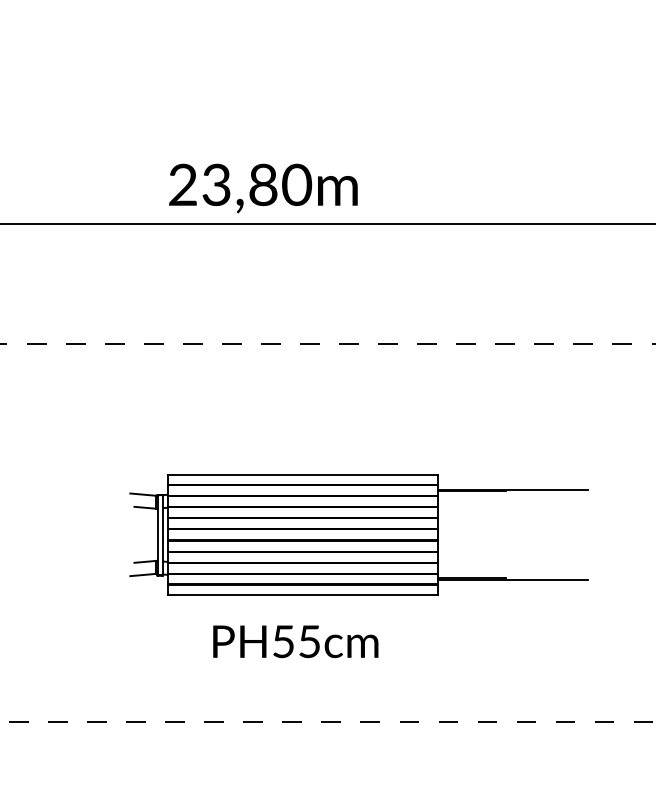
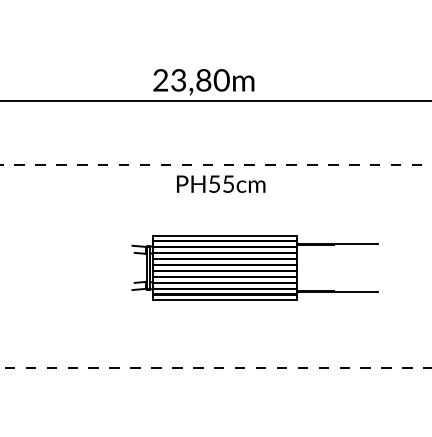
text: (296, 640) -> (221, 183), moved

